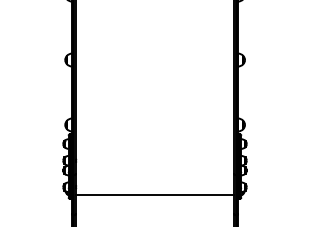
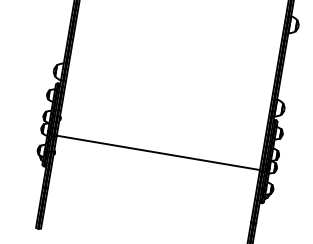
line: (154, 195) -> (157, 153), moved

